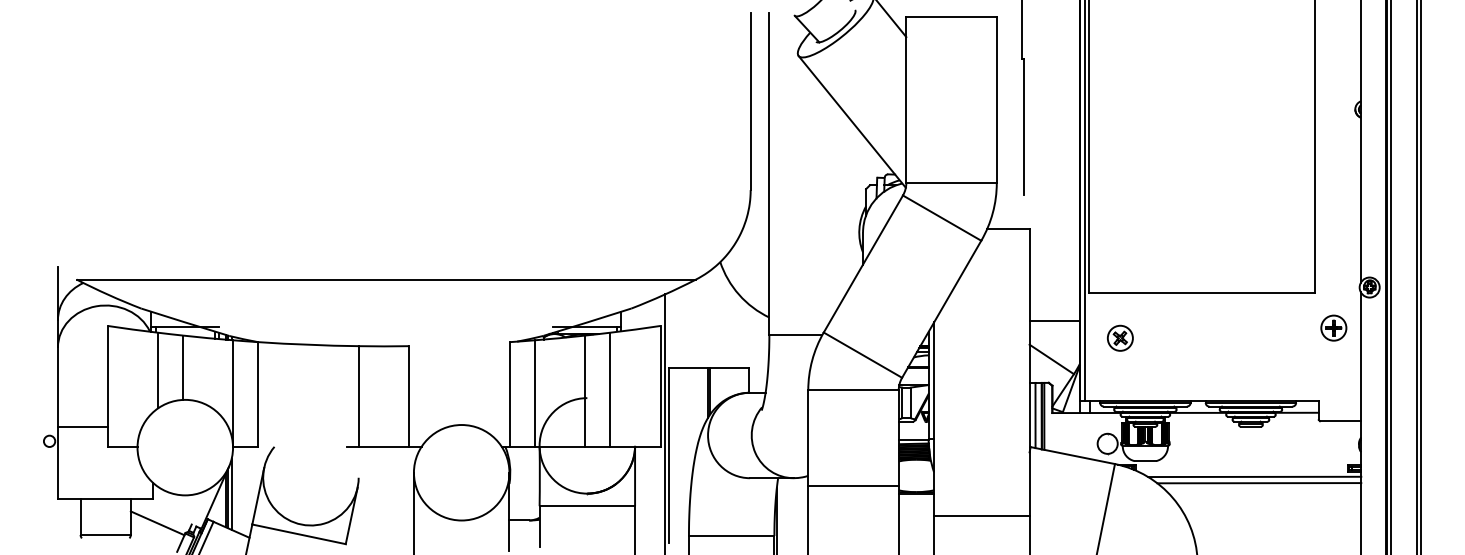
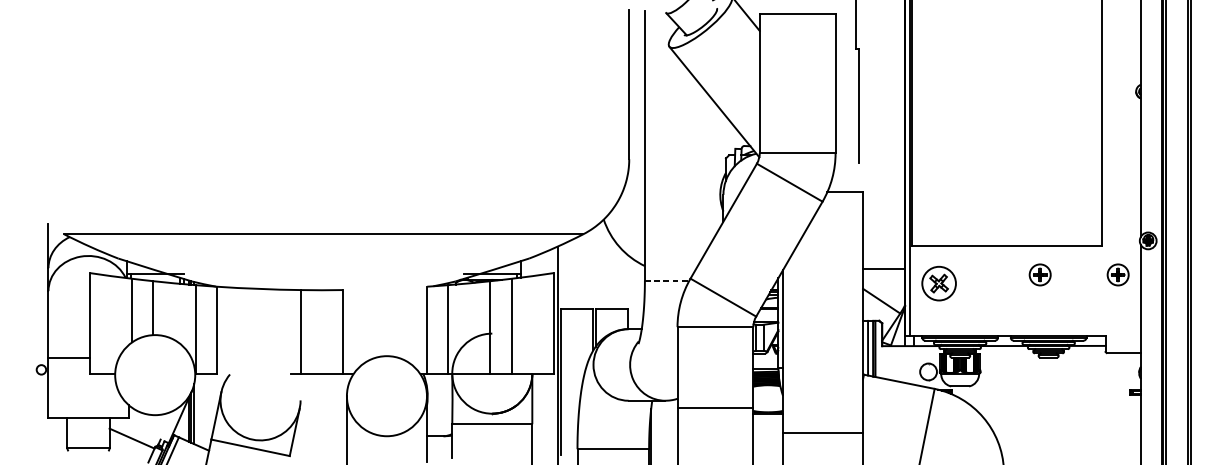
part: (1240, 327) -> (1039, 274), added
line: (795, 334) -> (666, 280), solid -> dashed
part: (1120, 337) -> (939, 282), size x1.6
line: (1254, 476) -> (1051, 399), removed
line: (1259, 483) -> (1055, 405), removed

